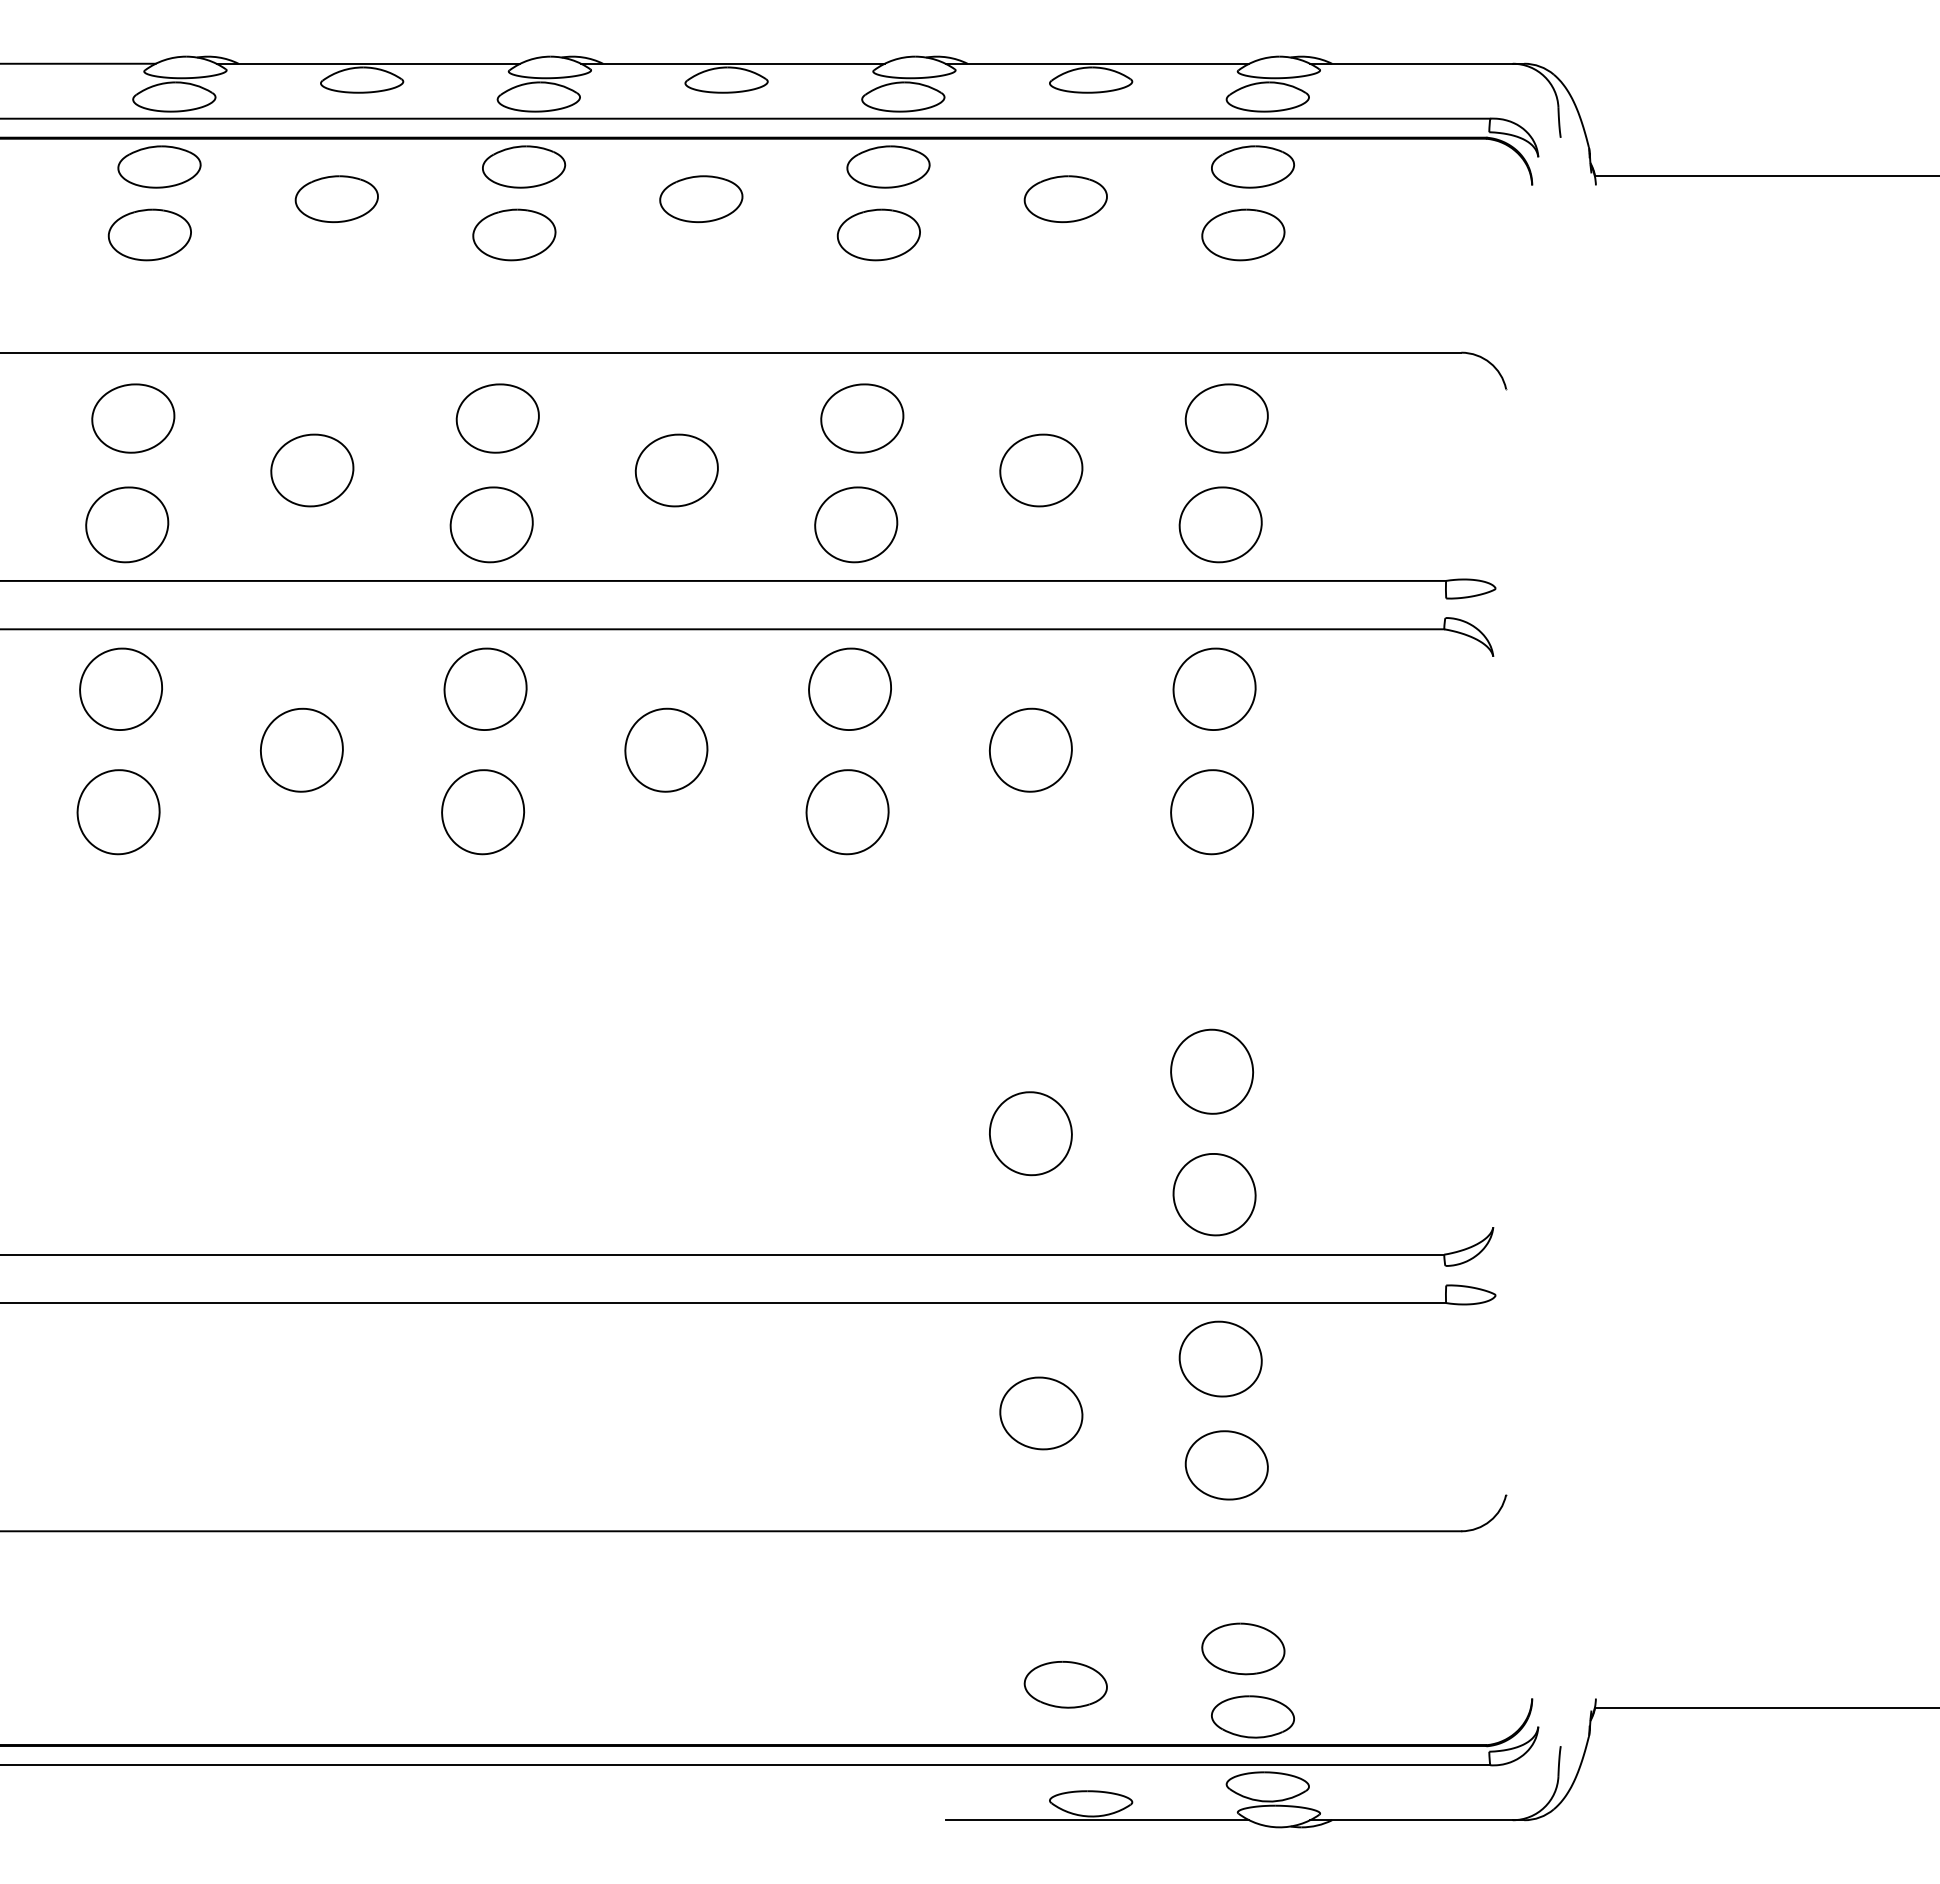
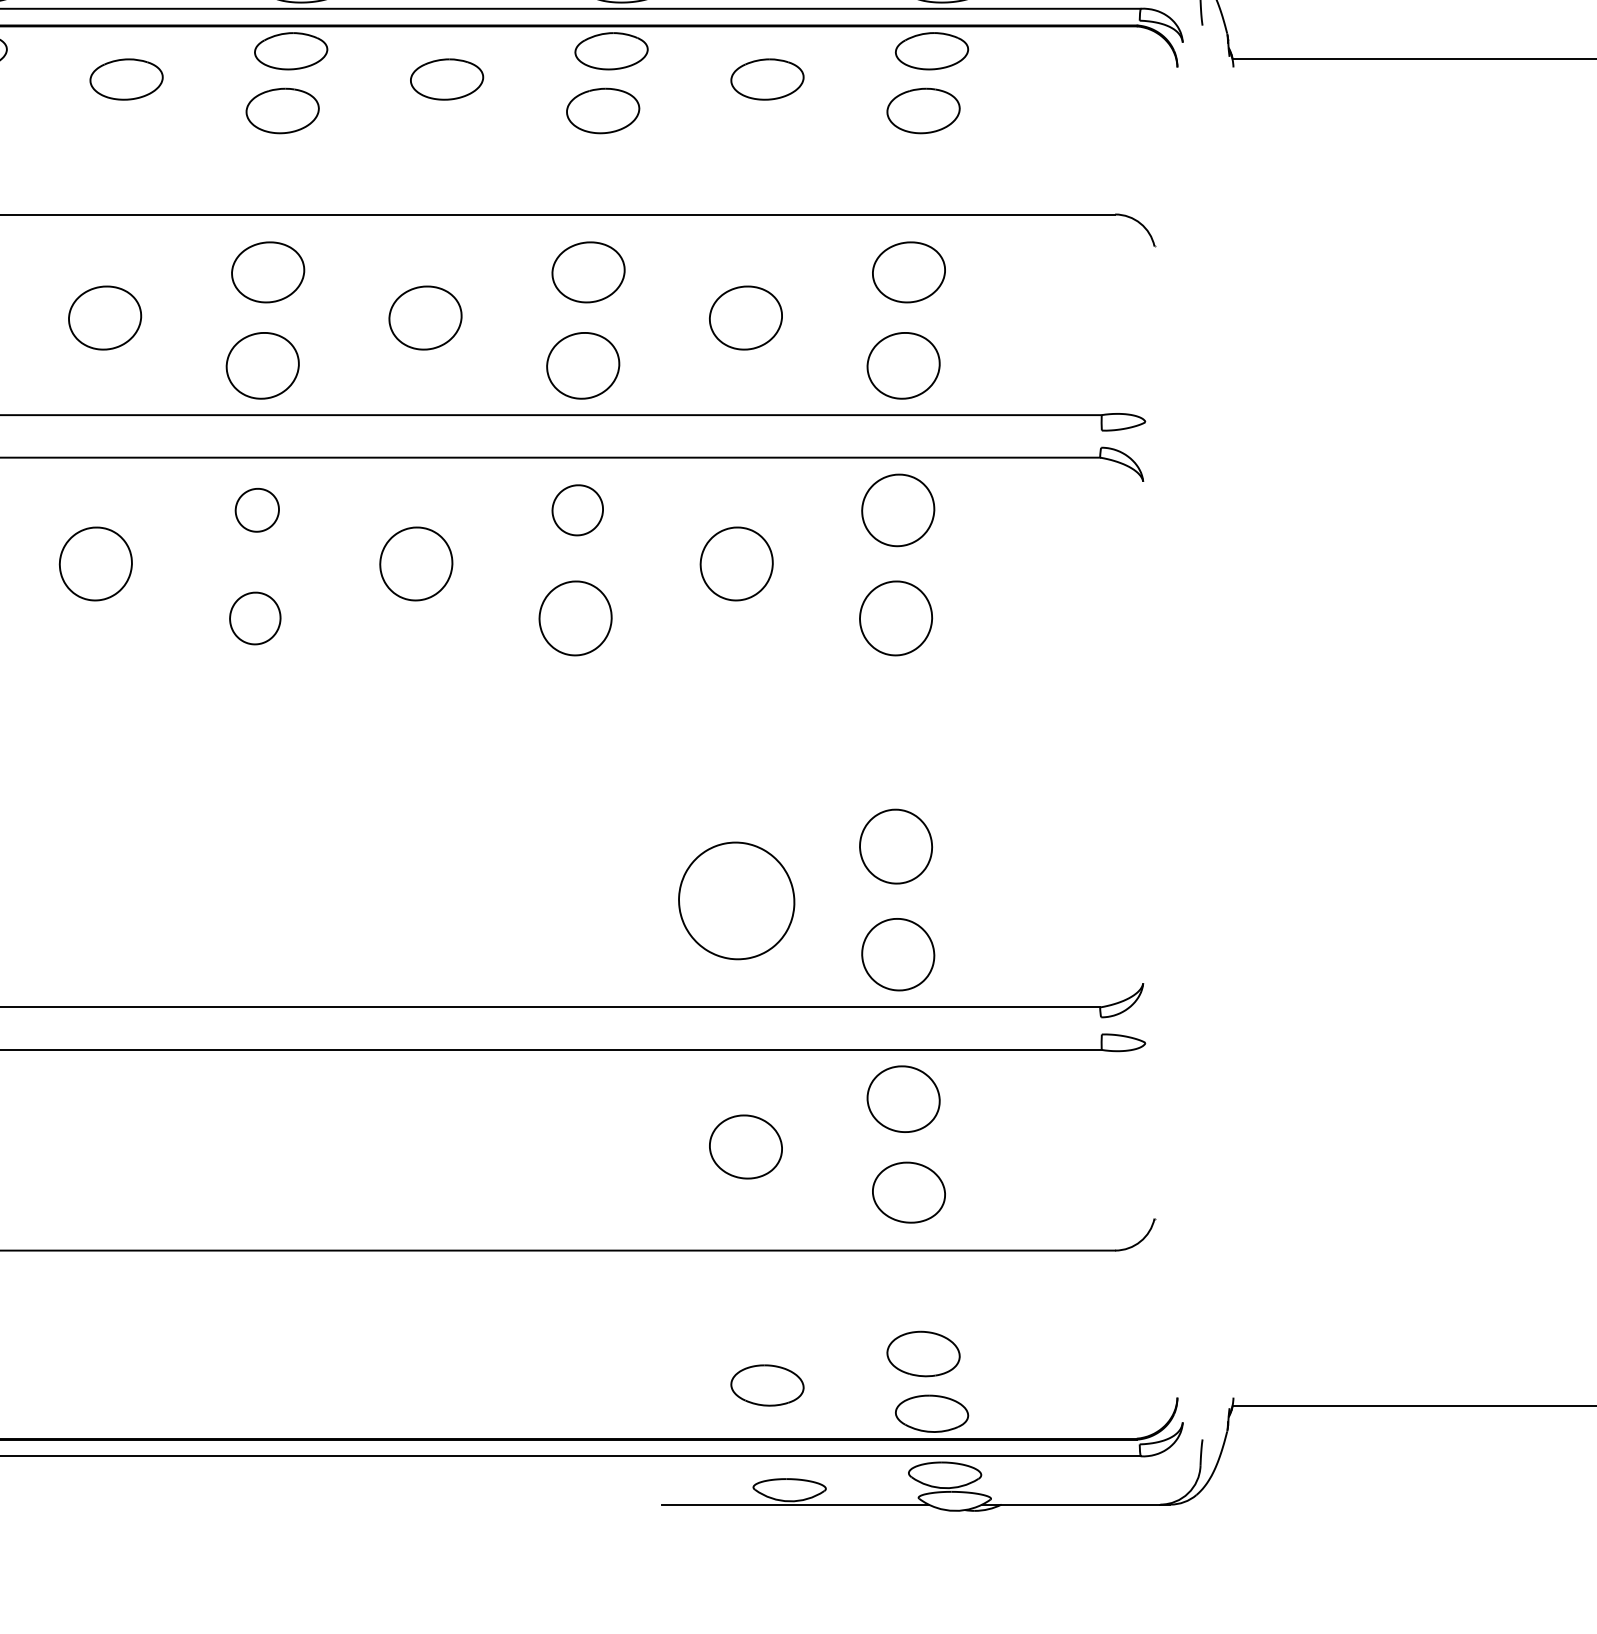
part: (485, 688) -> (257, 509), size x0.6
part: (849, 688) -> (577, 509), size x0.7
part: (483, 812) -> (255, 618), size x0.7
part: (1030, 1133) -> (736, 900), size x1.6

